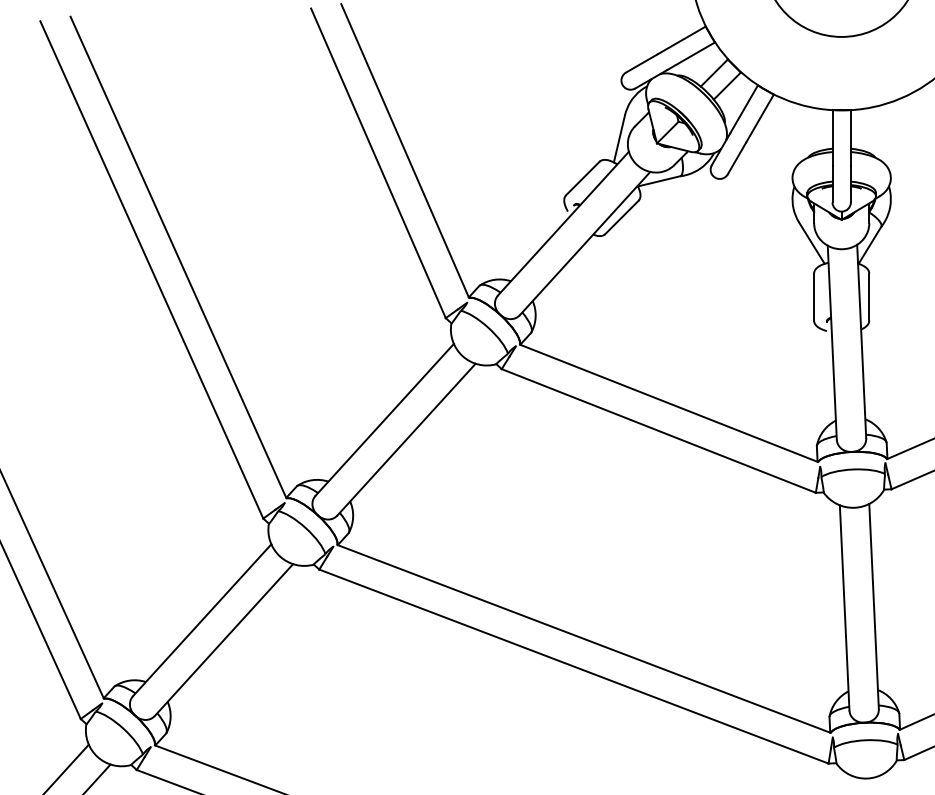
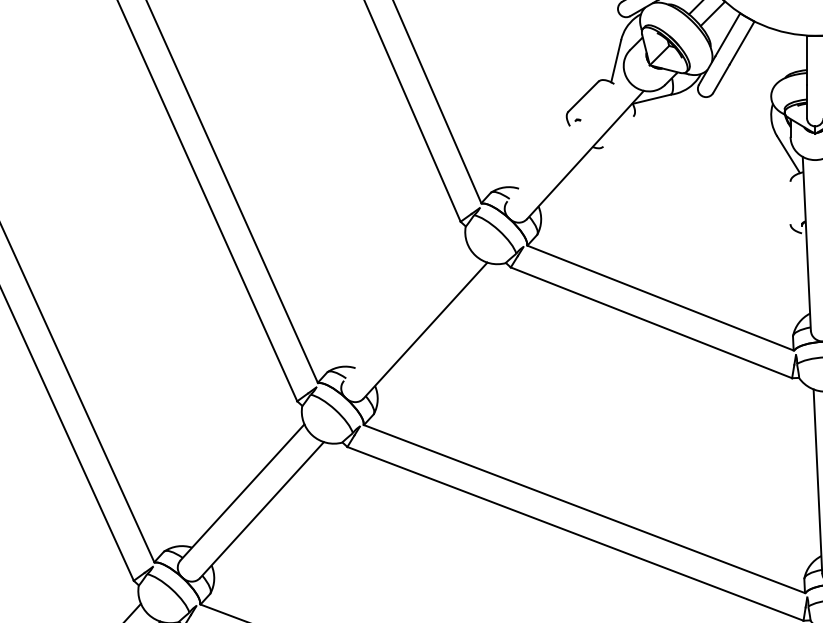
line: (621, 217) -> (618, 131), removed
line: (563, 223) -> (566, 137), removed
line: (814, 296) -> (790, 202), removed
line: (384, 419) -> (405, 312), removed

